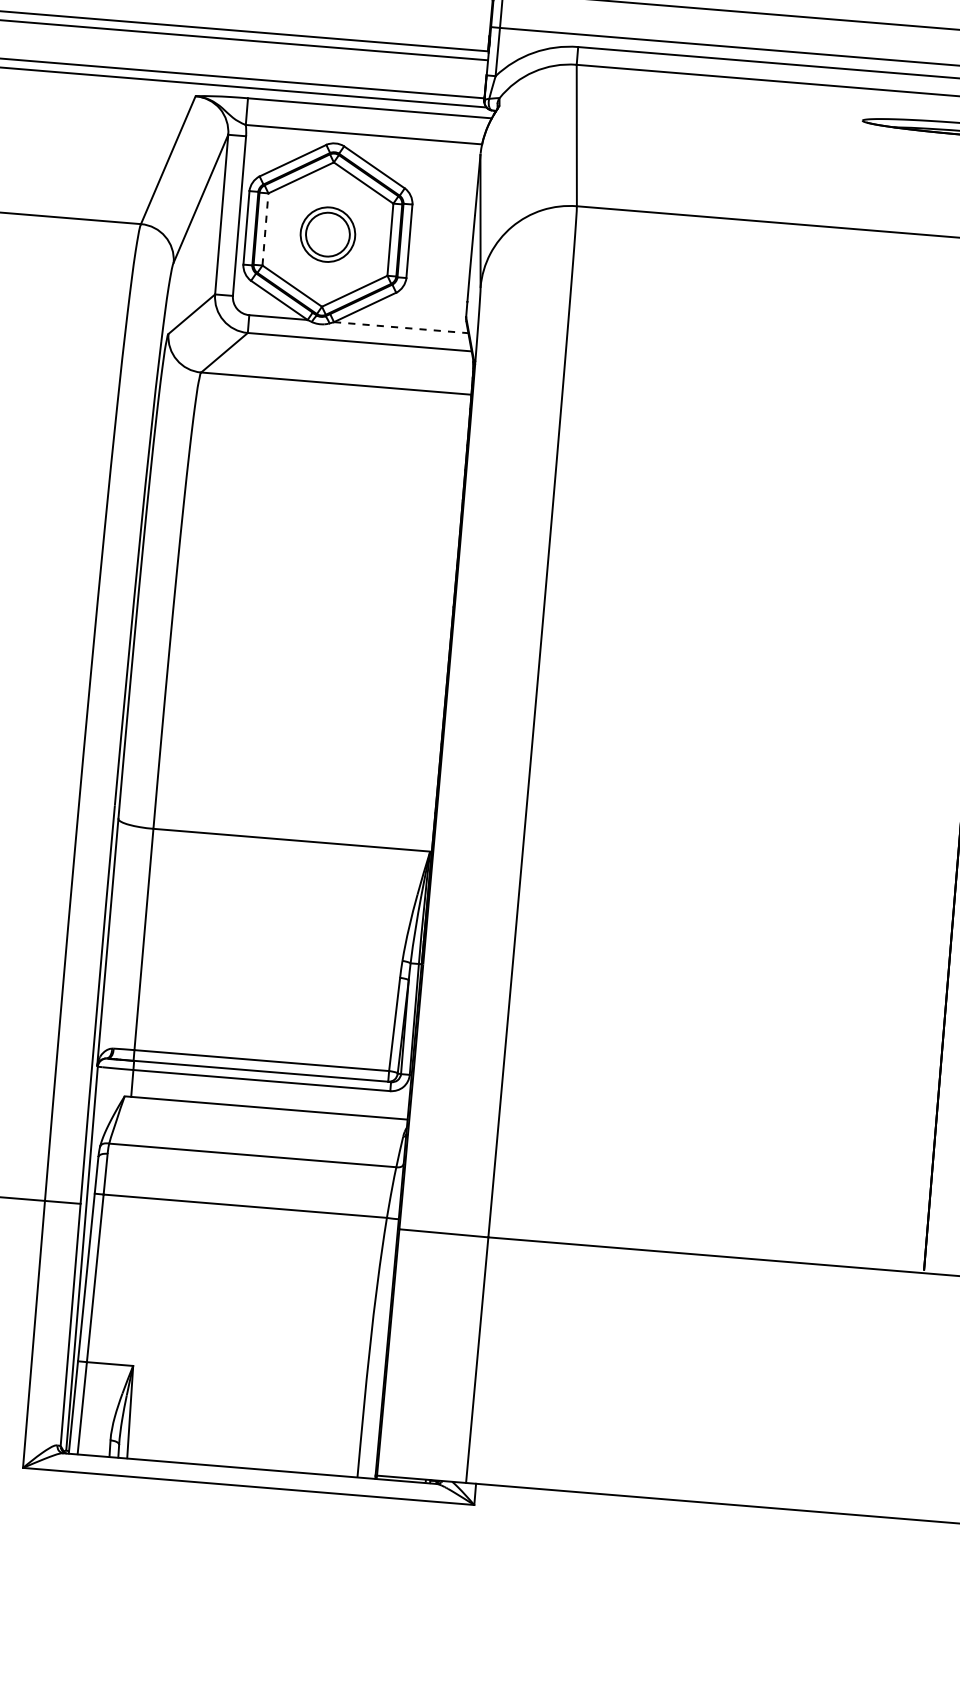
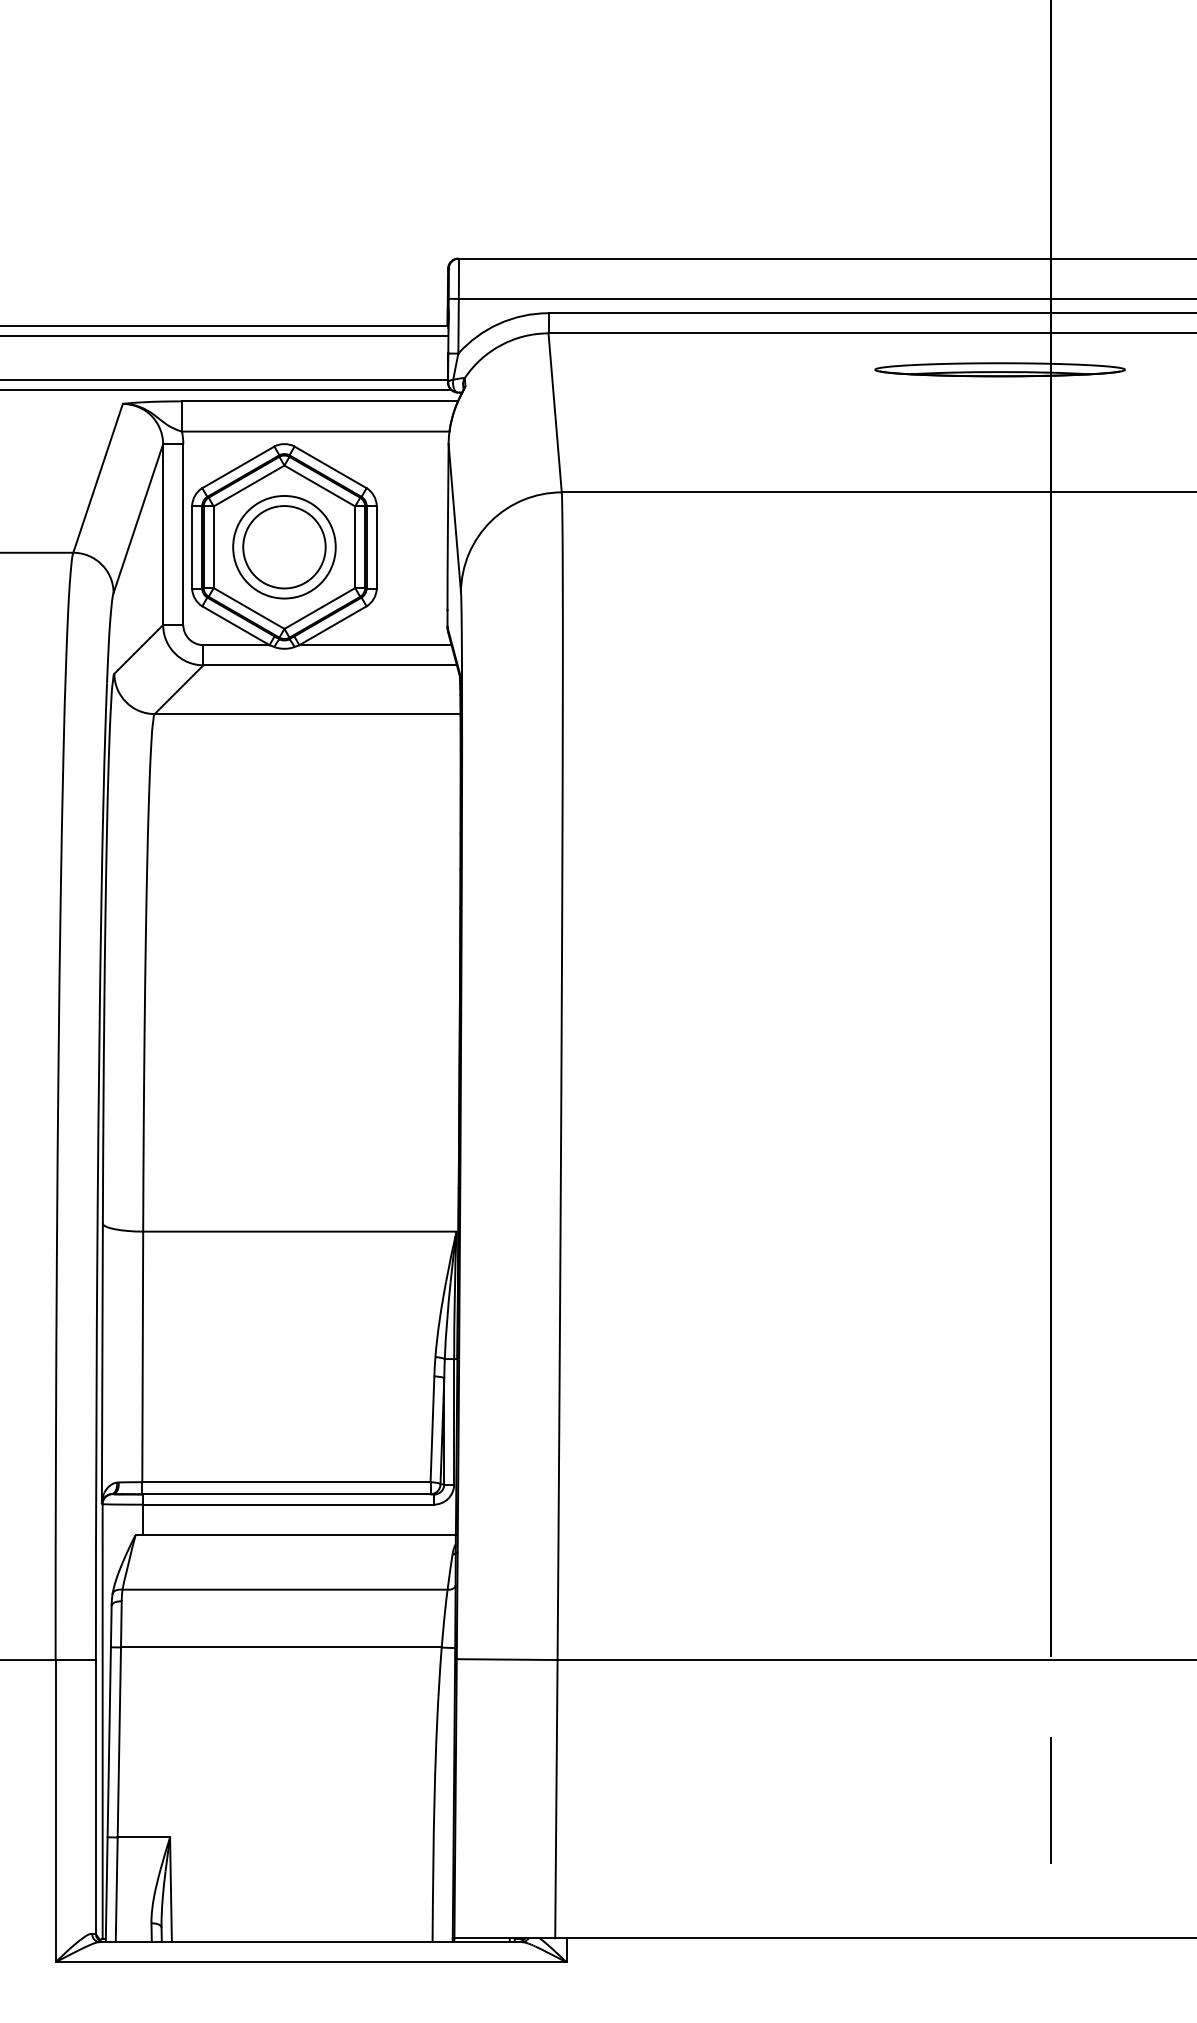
line: (265, 229) -> (213, 547), dashed -> solid
part: (327, 234) -> (284, 547), size x1.67
line: (401, 327) -> (375, 645), dashed -> solid
line: (913, 1396) -> (1050, 1799), added

